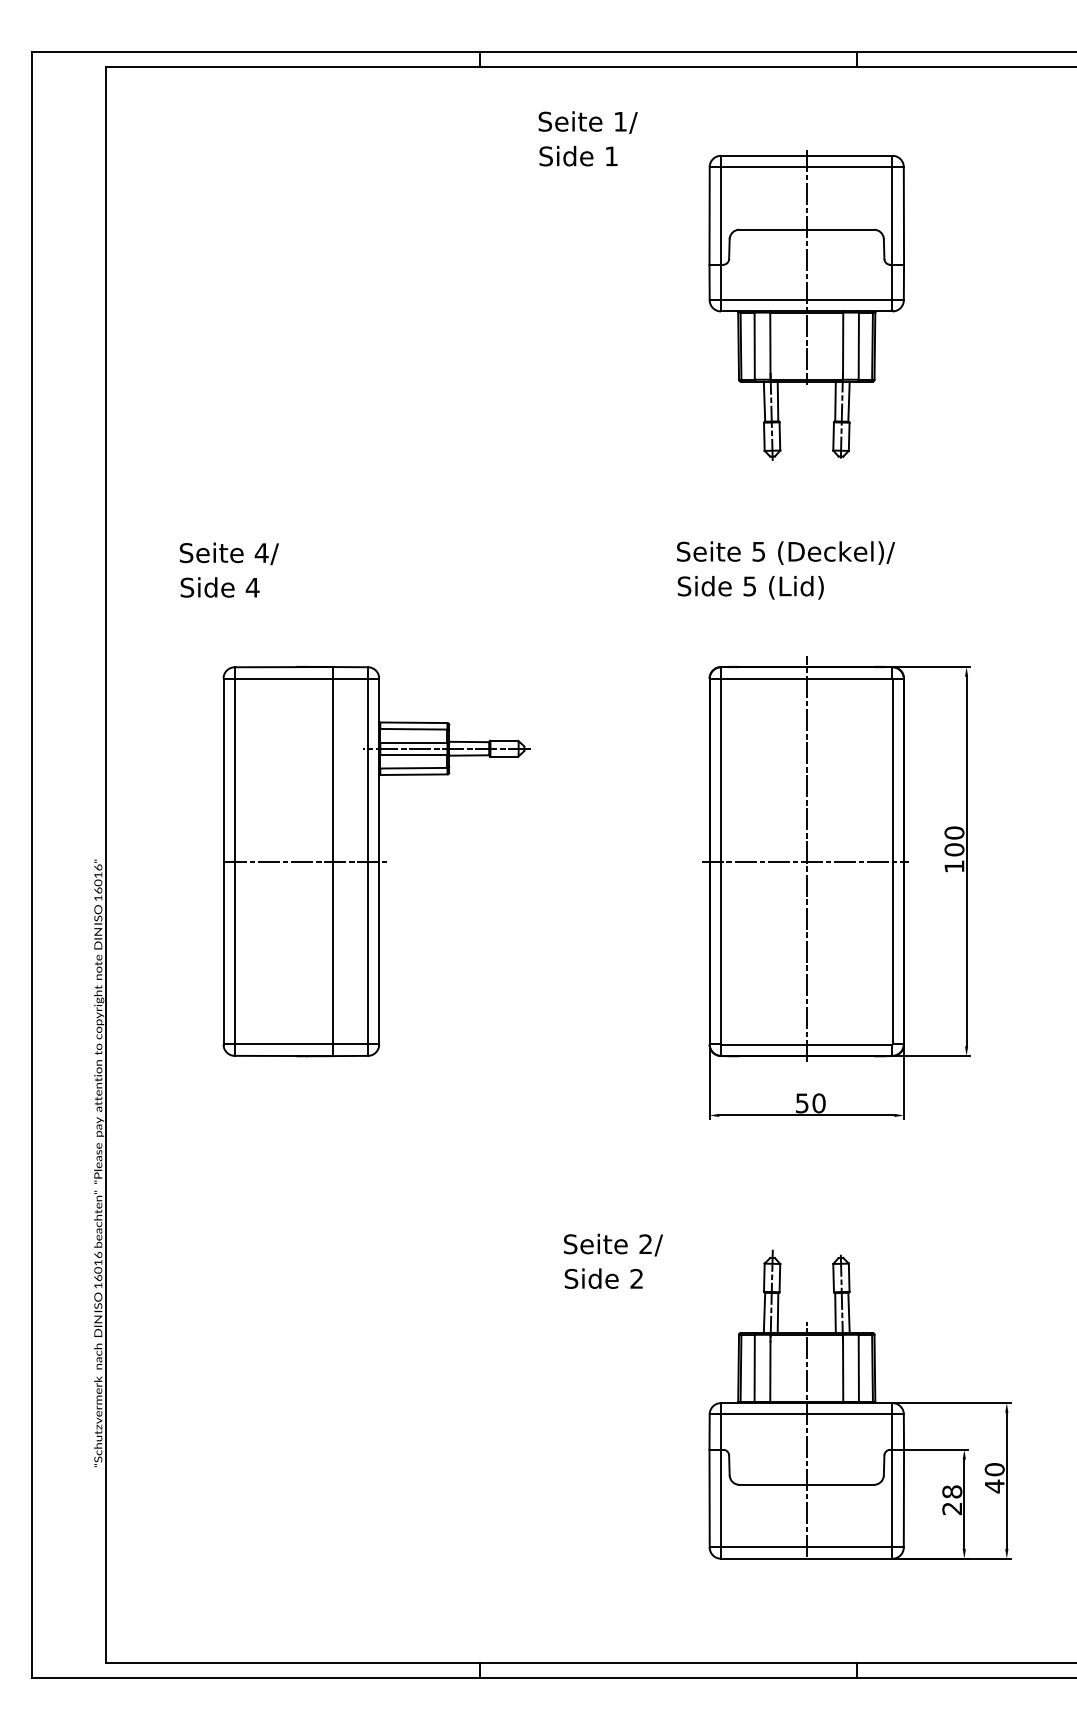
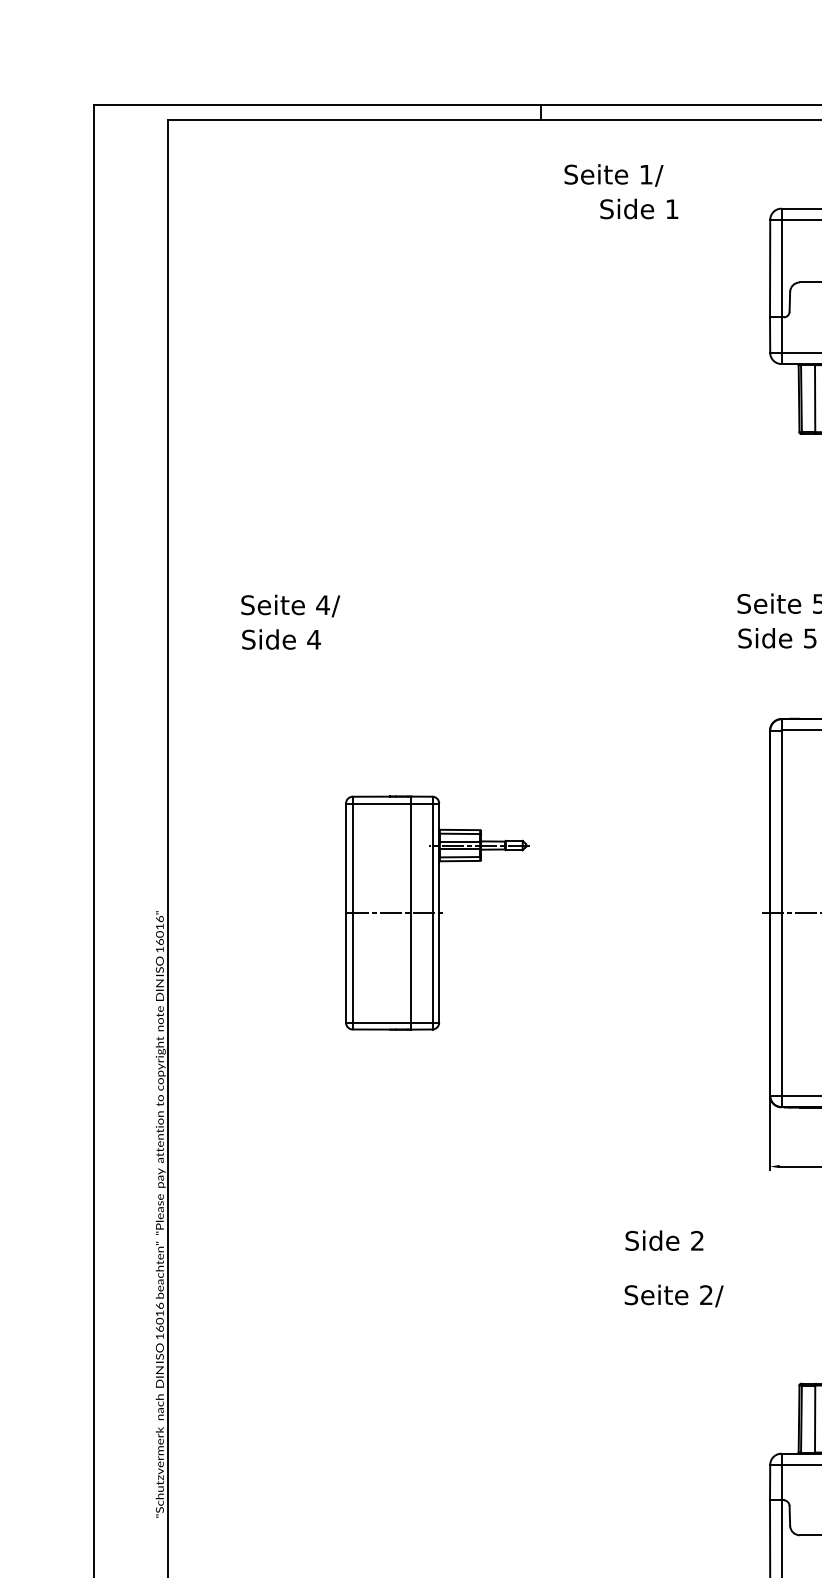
text: (587, 122) -> (613, 175), moved
part: (376, 861) -> (437, 913), size x0.6
text: (603, 1278) -> (664, 1240), moved

